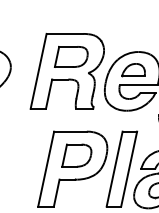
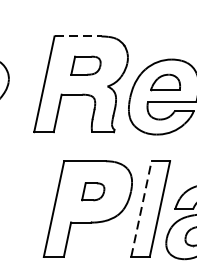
line: (65, 33) -> (78, 35), solid -> dashed
part: (70, 56) -> (85, 65), size x0.7
part: (76, 155) -> (92, 191), size x0.6
line: (114, 168) -> (141, 208), solid -> dashed

